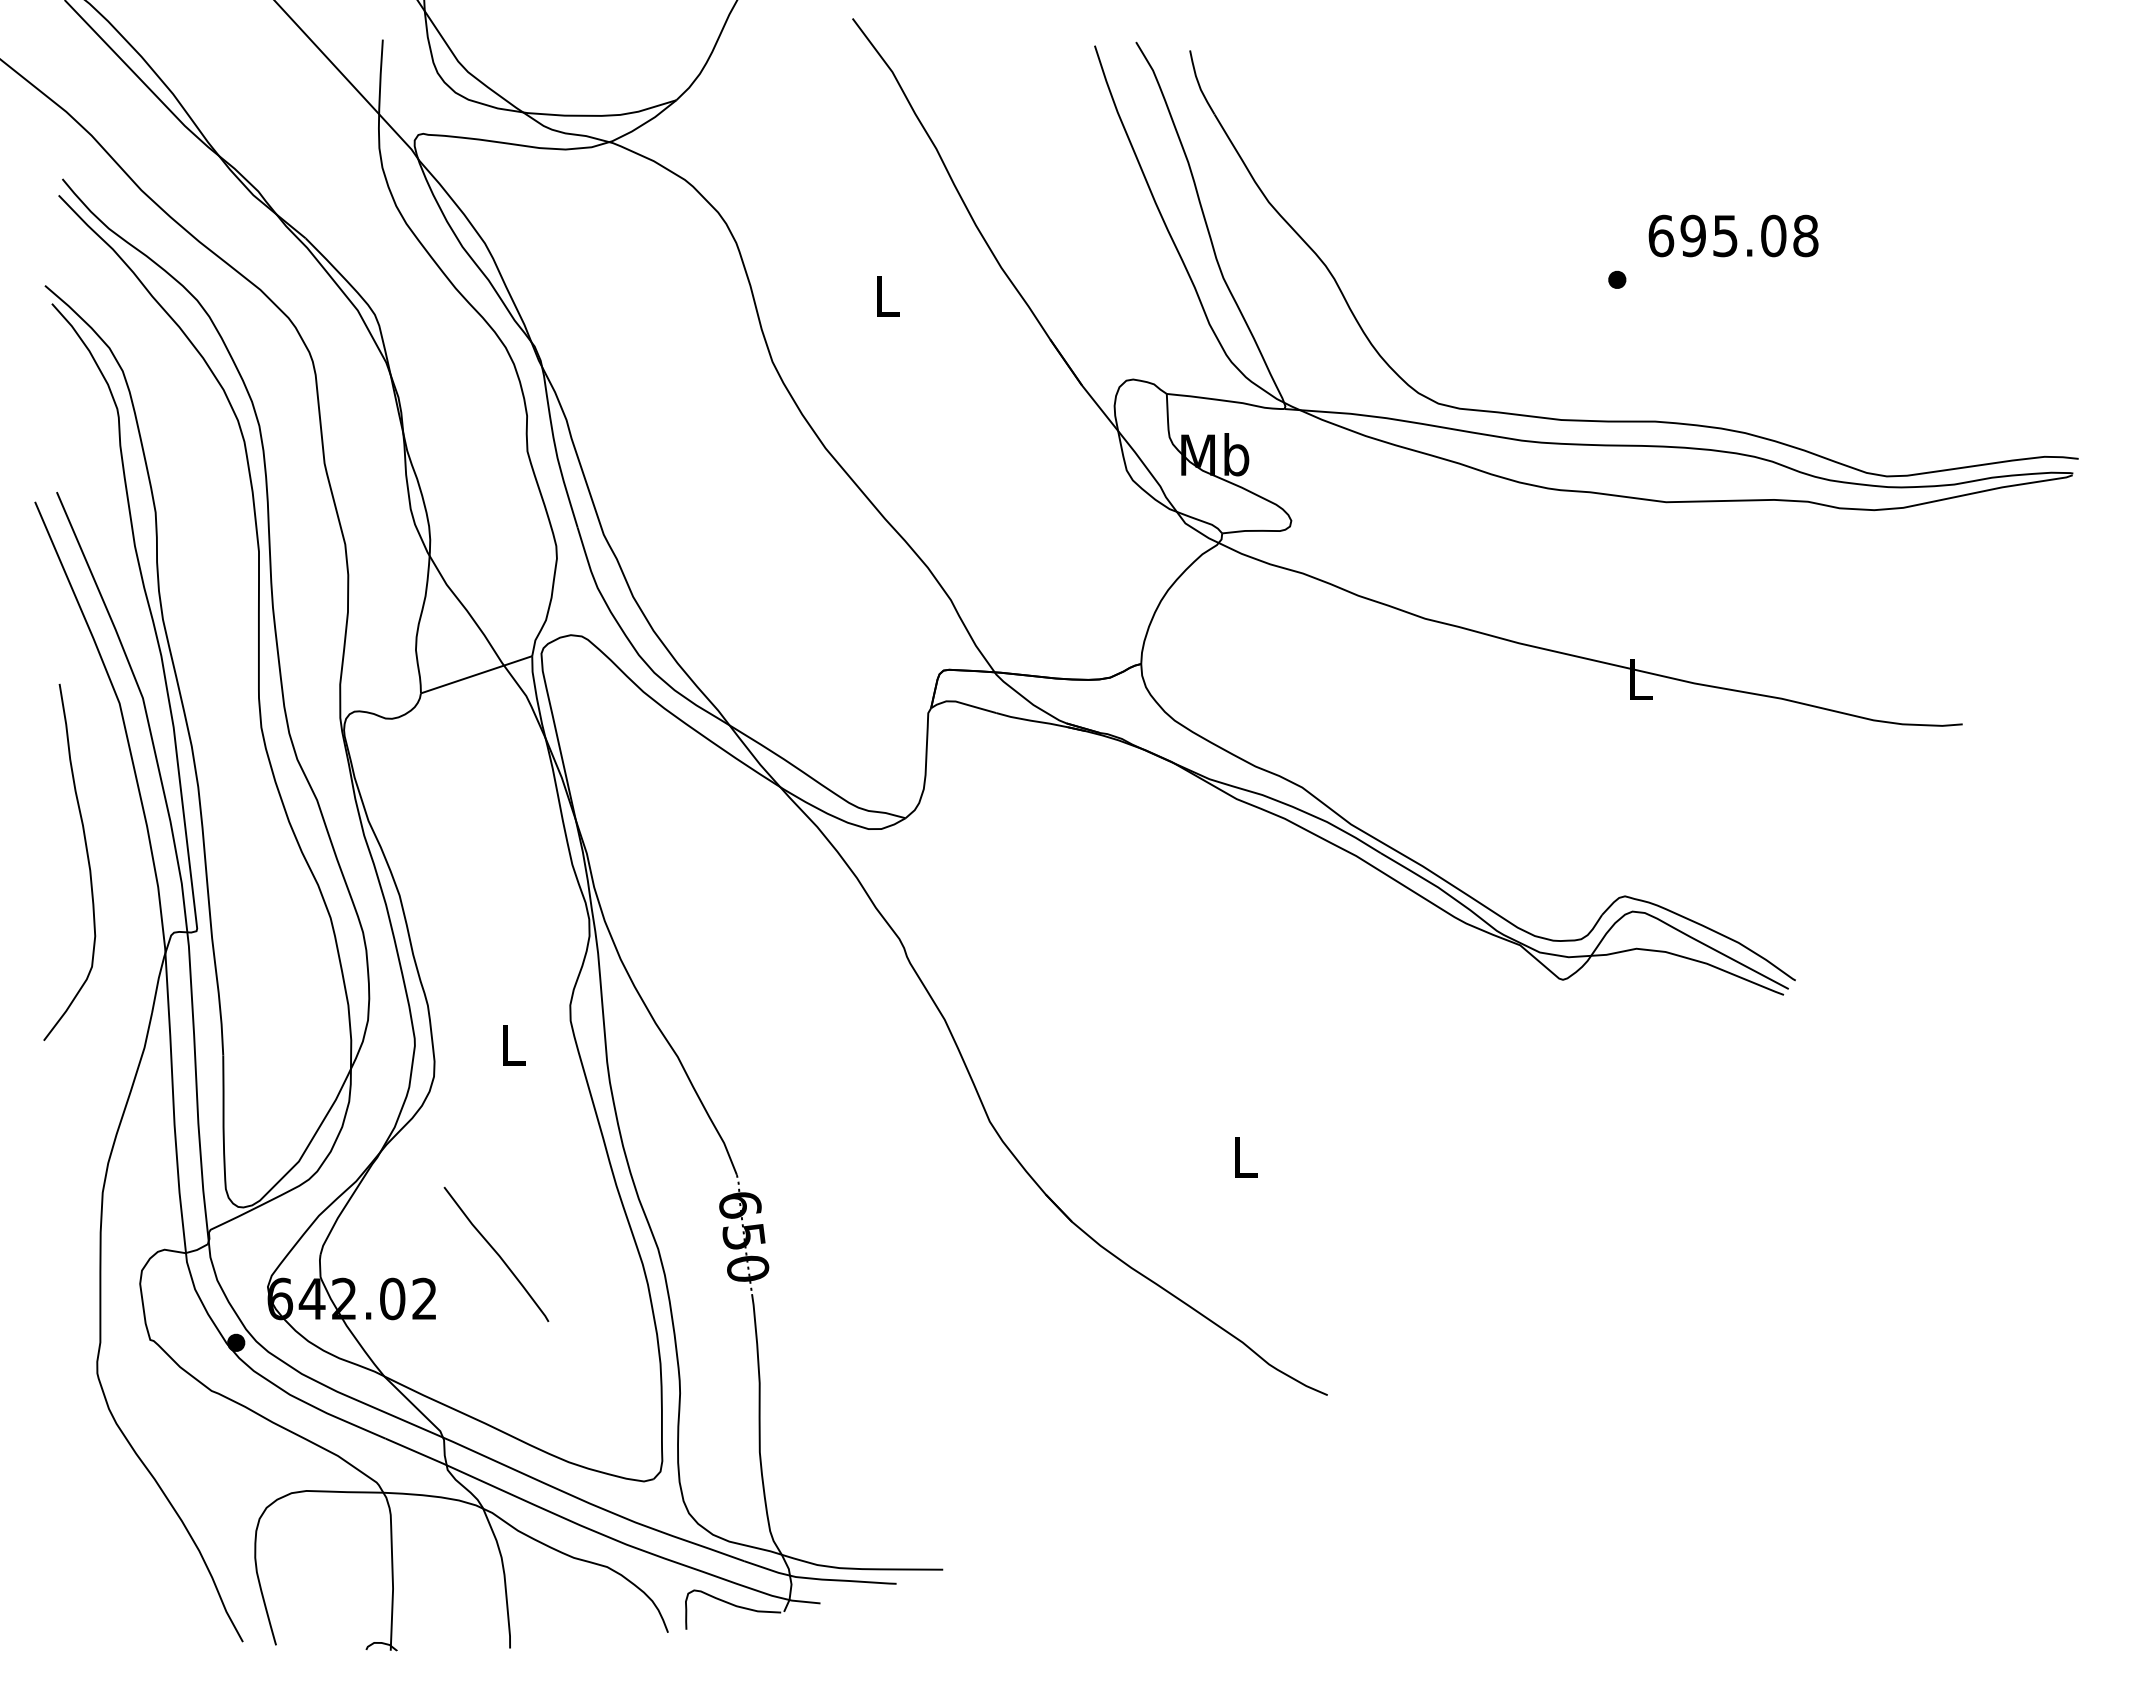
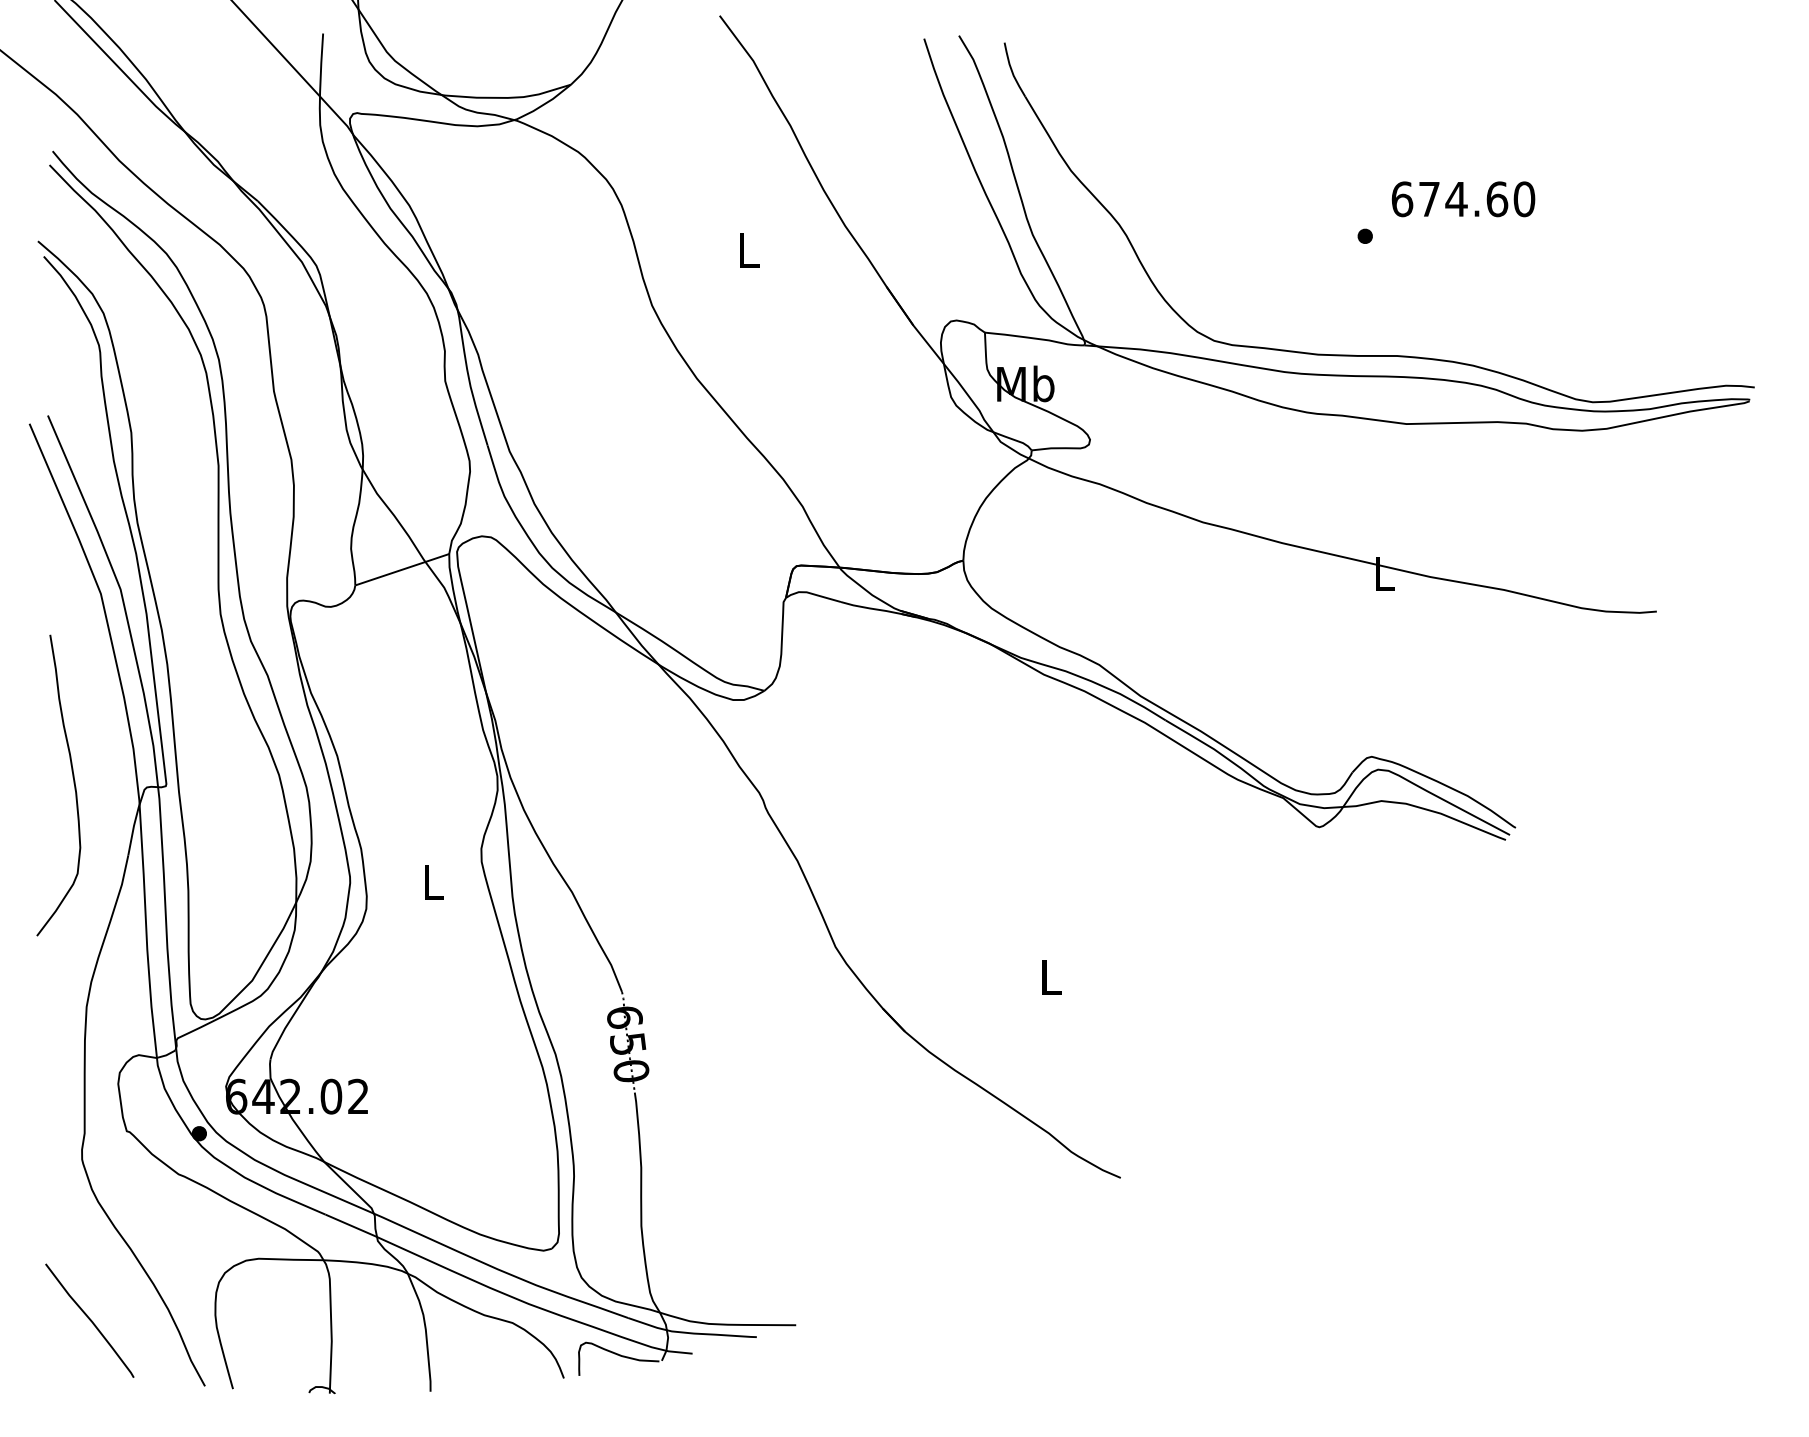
text: (1749, 235) -> (1476, 198), 695.08 -> 674.60
curve: (87, 861) -> (73, 784), moved
curve: (496, 1253) -> (89, 1319), moved

